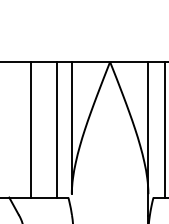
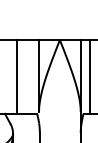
line: (57, 128) -> (31, 76), removed

